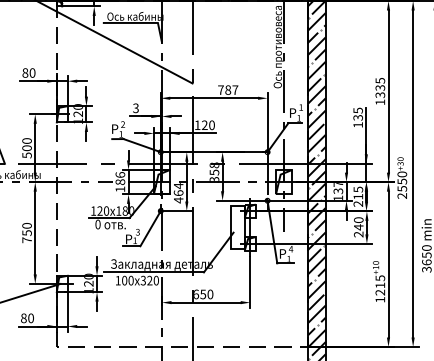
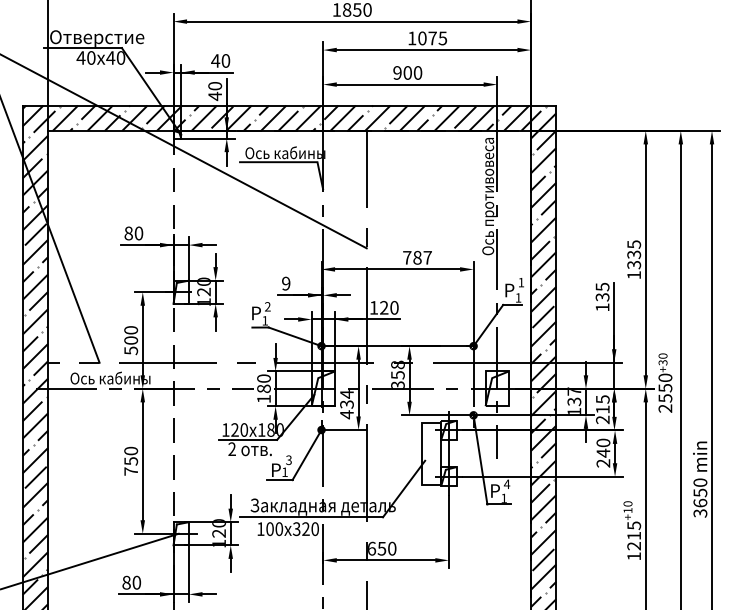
text: (136, 108) -> (286, 283), 3 -> 9
text: (120, 174) -> (263, 378), 186 -> 180
text: (178, 193) -> (346, 404), 464 -> 434
text: (97, 224) -> (231, 449), 0 -> 2

